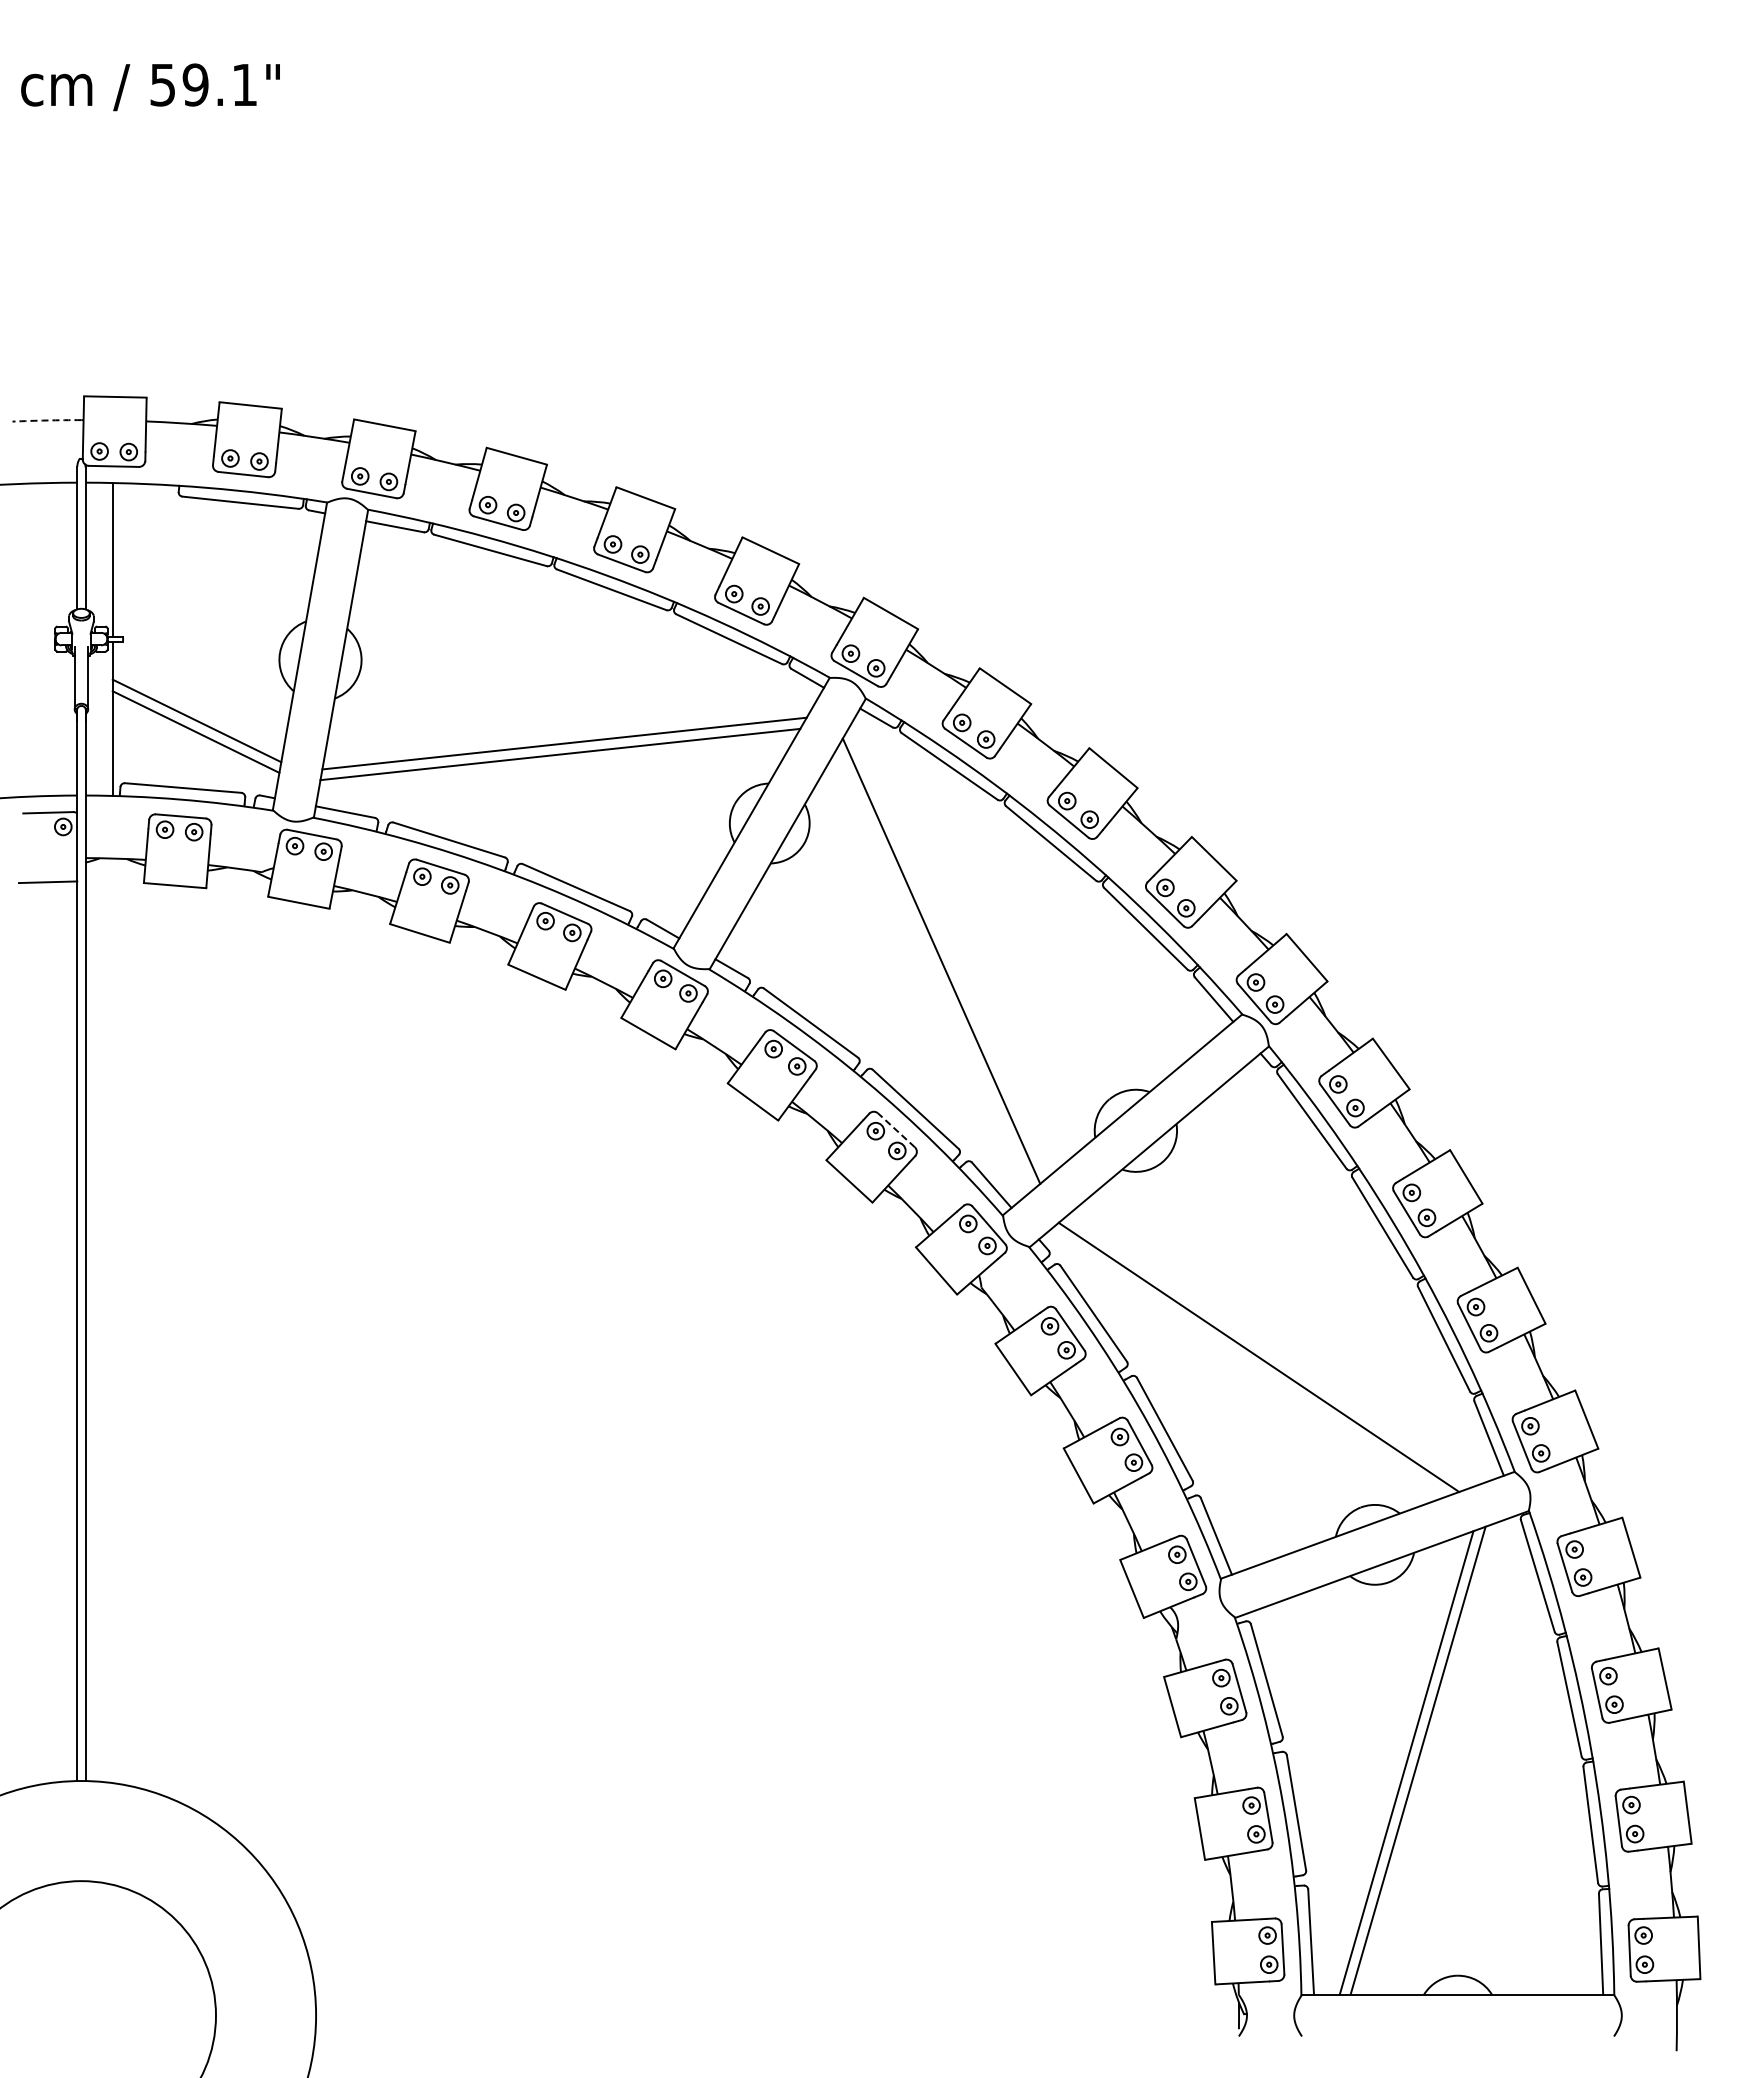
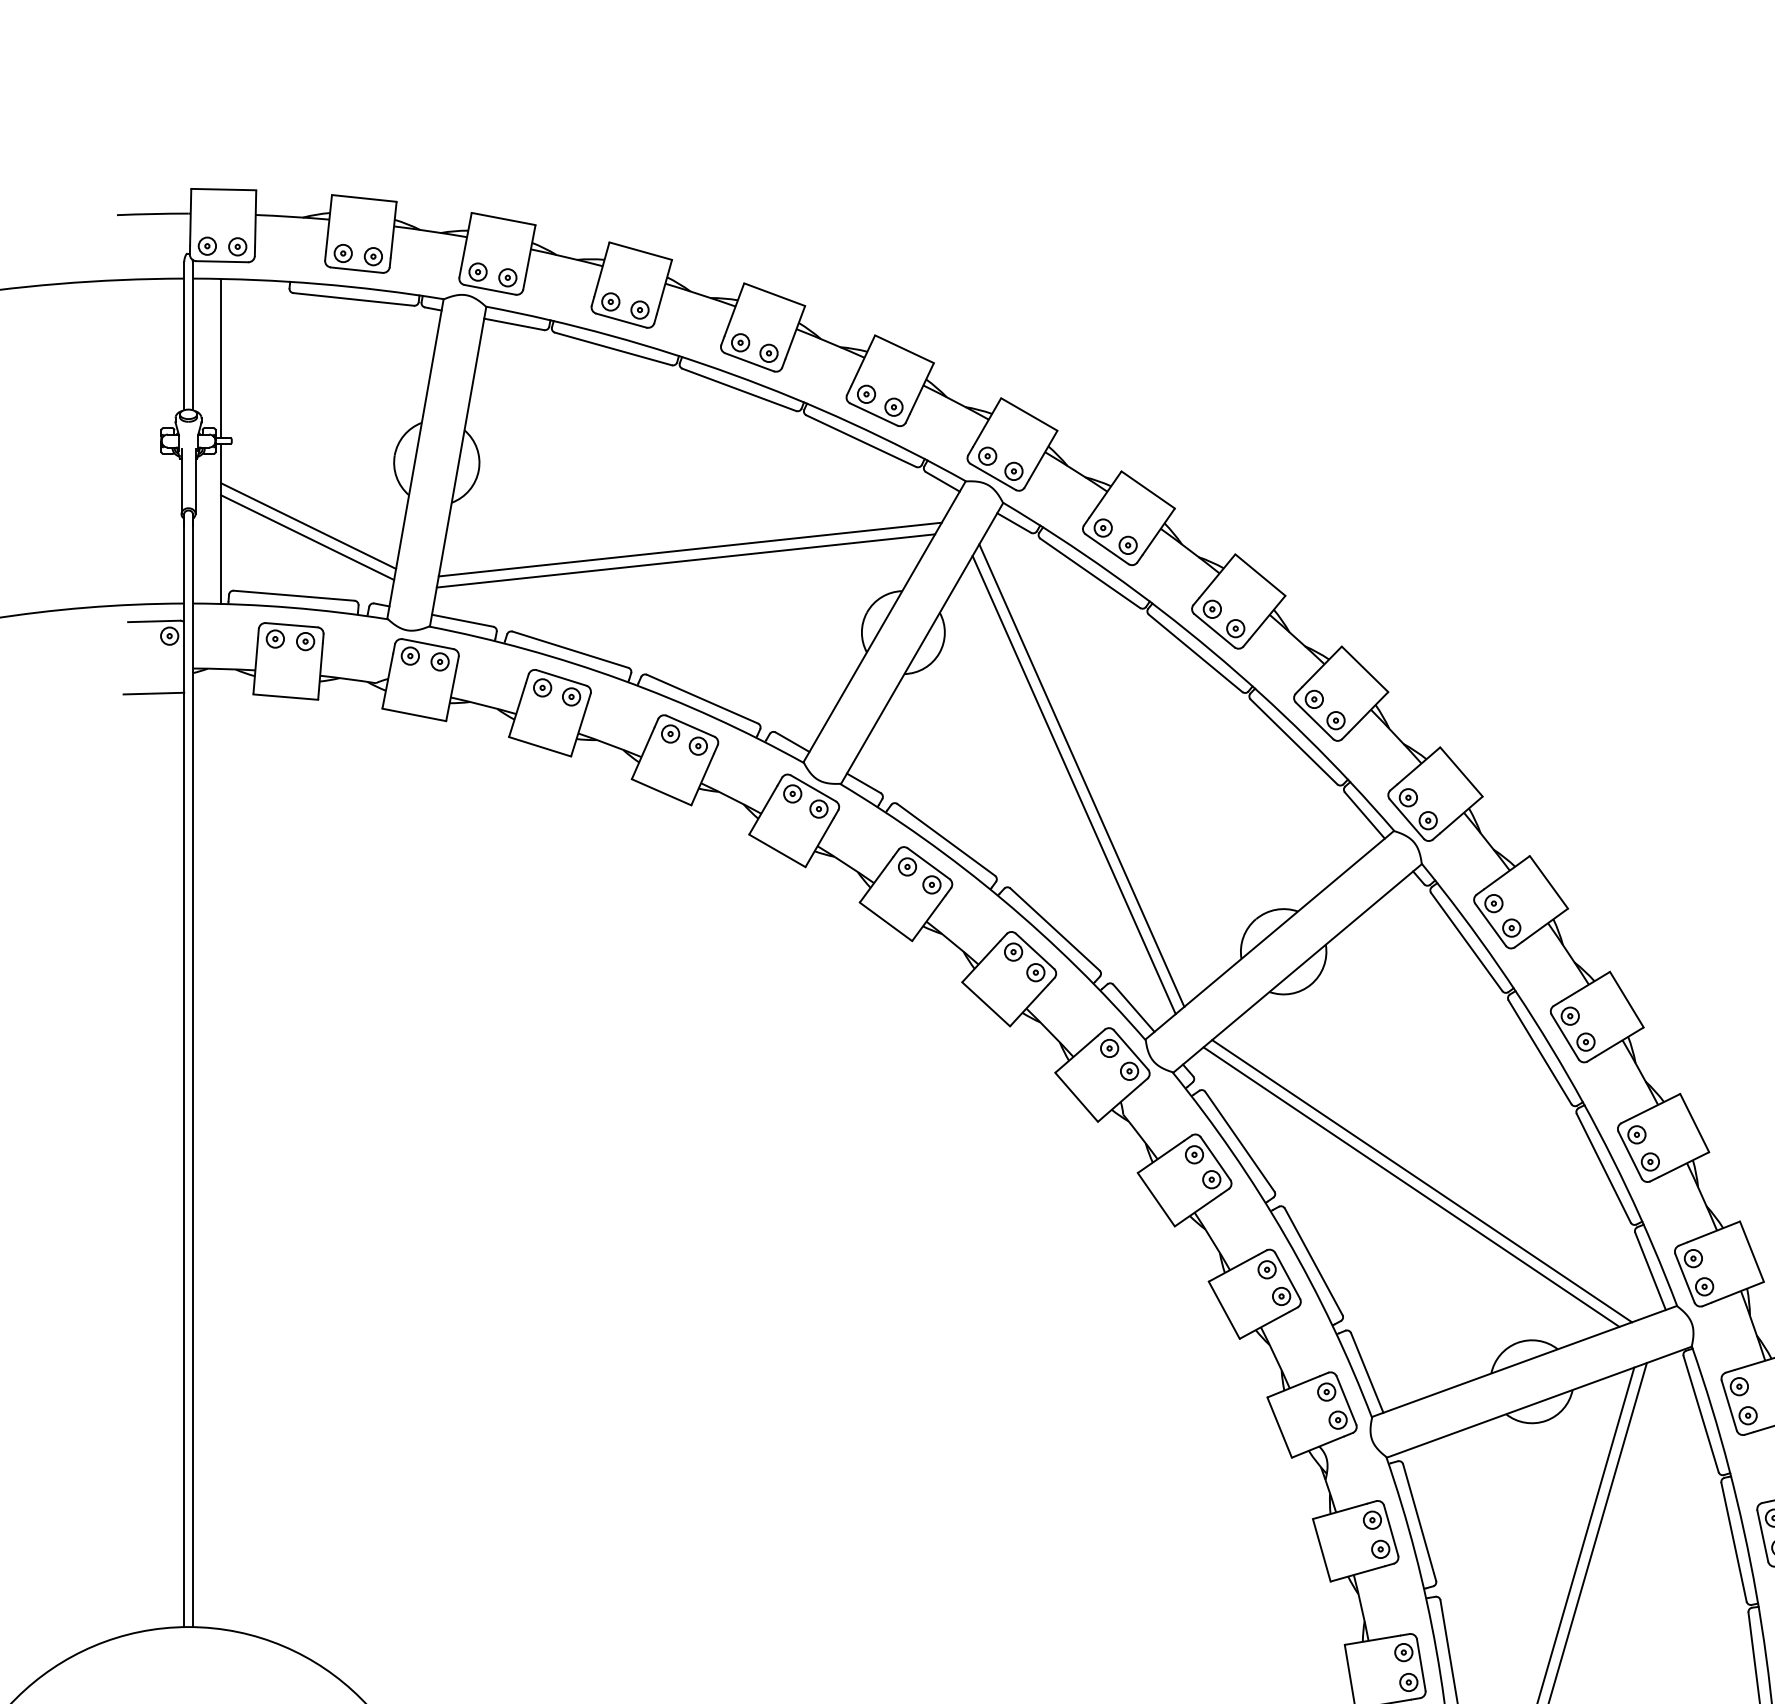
arc: (46, 420) -> (152, 214), dashed -> solid
line: (933, 969) -> (1073, 784), added
line: (896, 1129) -> (1035, 950), dashed -> solid
line: (1269, 1351) -> (1422, 1180), added

